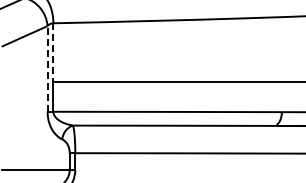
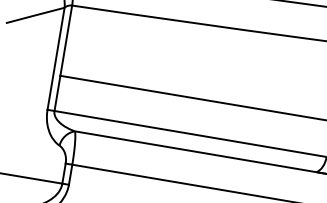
line: (53, 53) -> (66, 41), dashed -> solid
line: (47, 68) -> (56, 58), dashed -> solid

